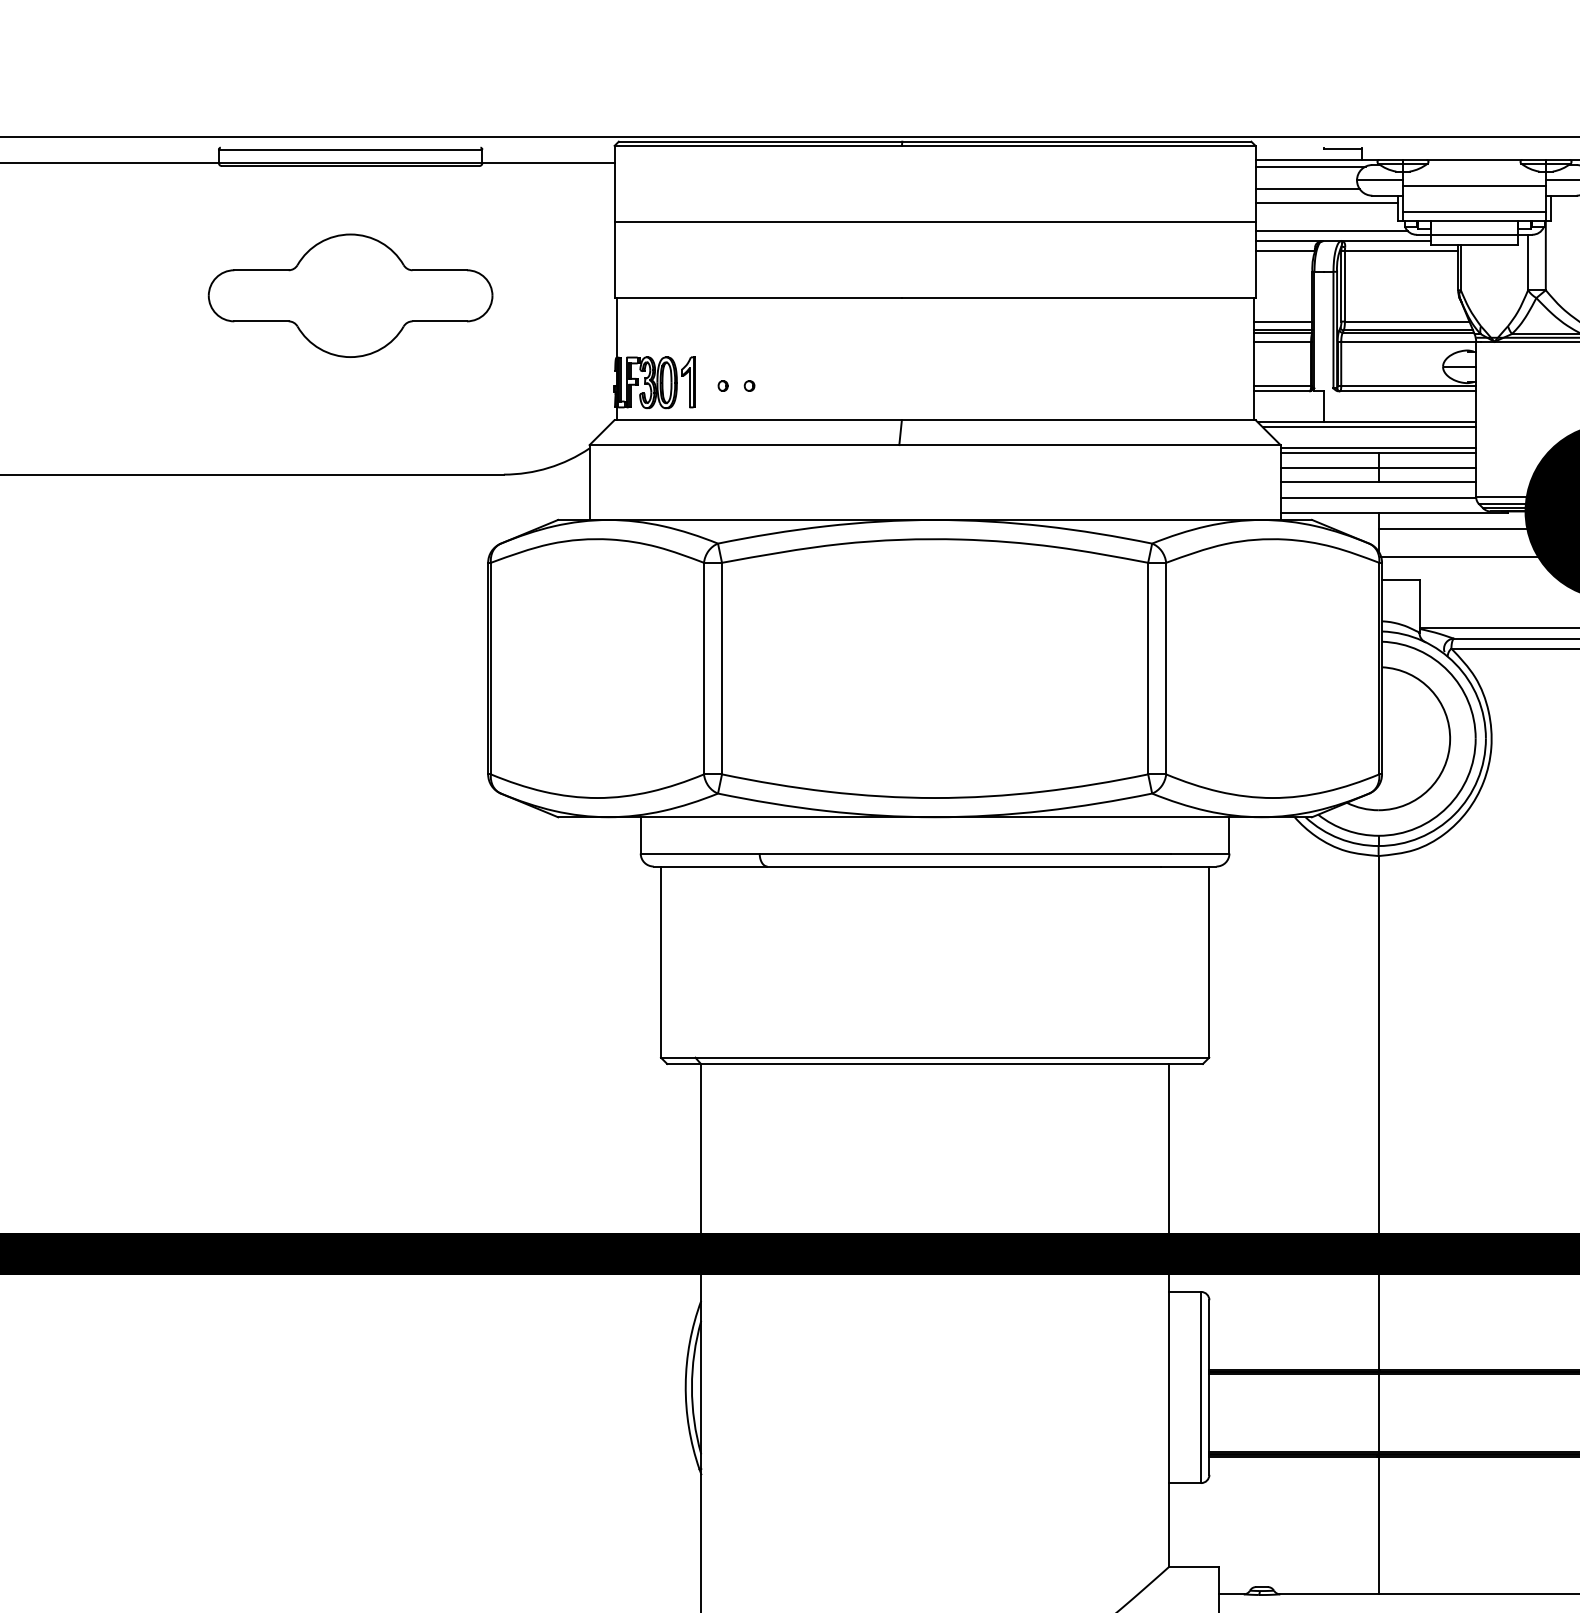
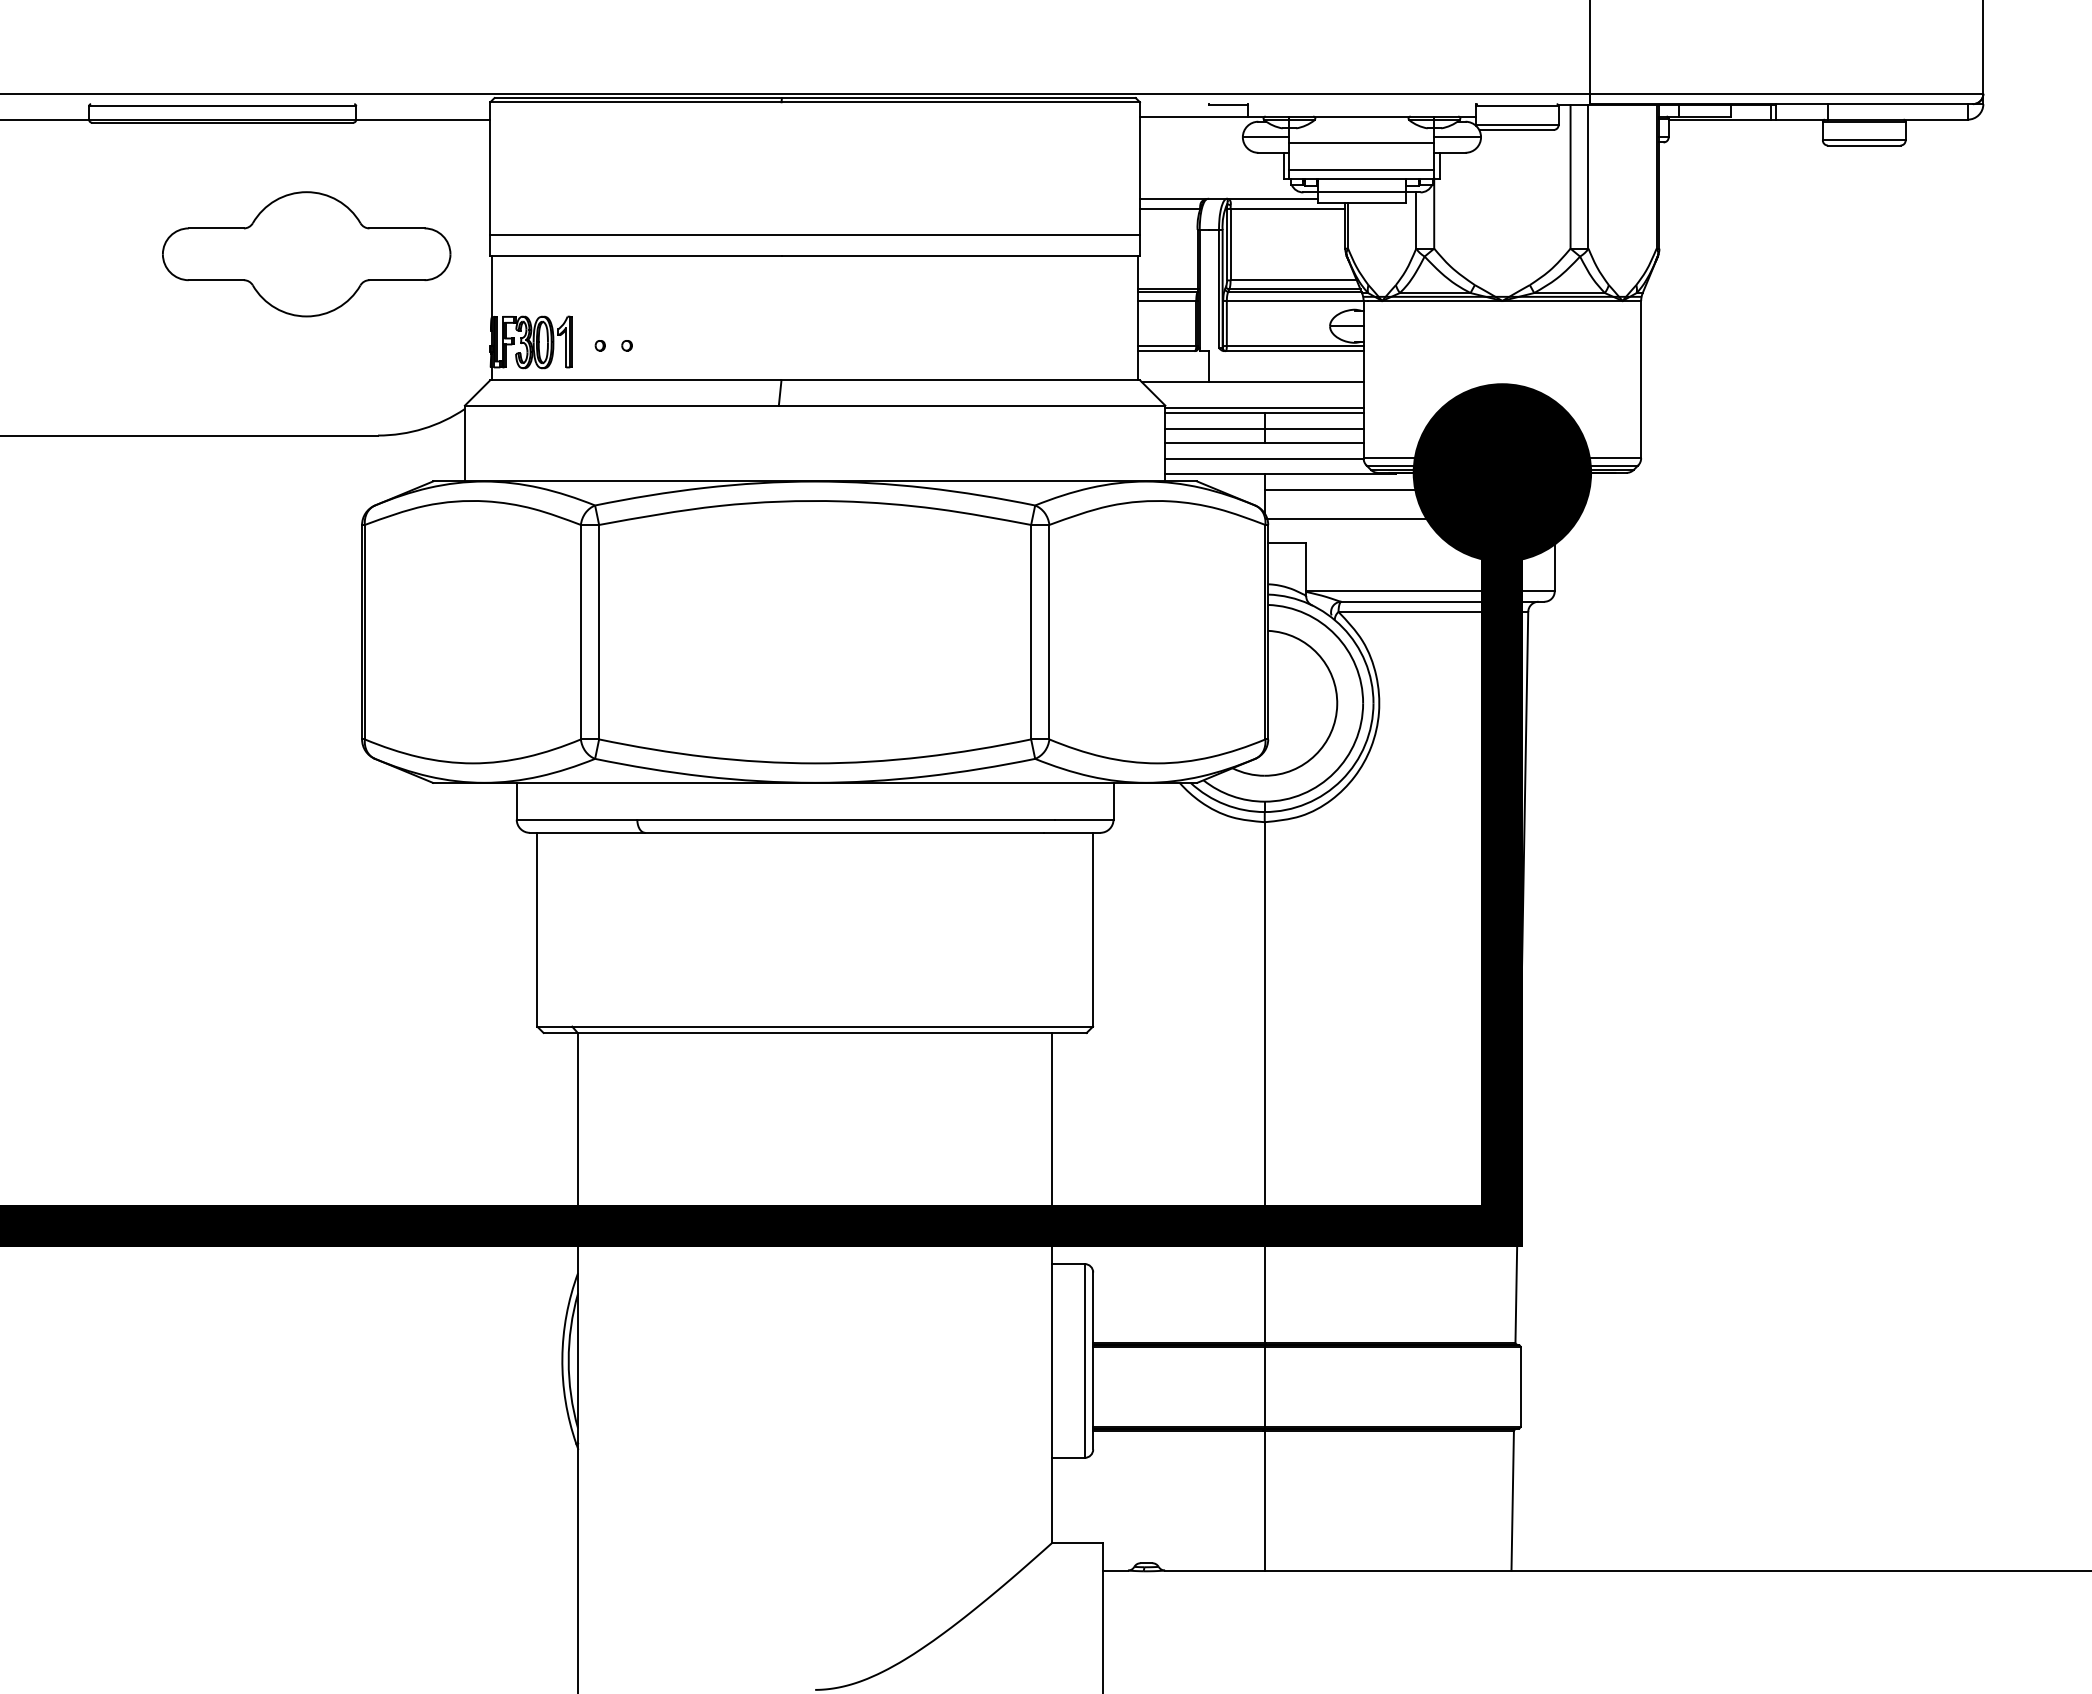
line: (1310, 166) -> (1195, 123), removed
line: (1307, 189) -> (1192, 146), removed
line: (1326, 203) -> (1211, 160), removed
line: (934, 222) -> (814, 235), moved
line: (1331, 230) -> (1216, 188), removed
part: (350, 296) -> (306, 254), moved
line: (1282, 321) -> (1167, 280), removed
line: (1369, 427) -> (1255, 387), removed

